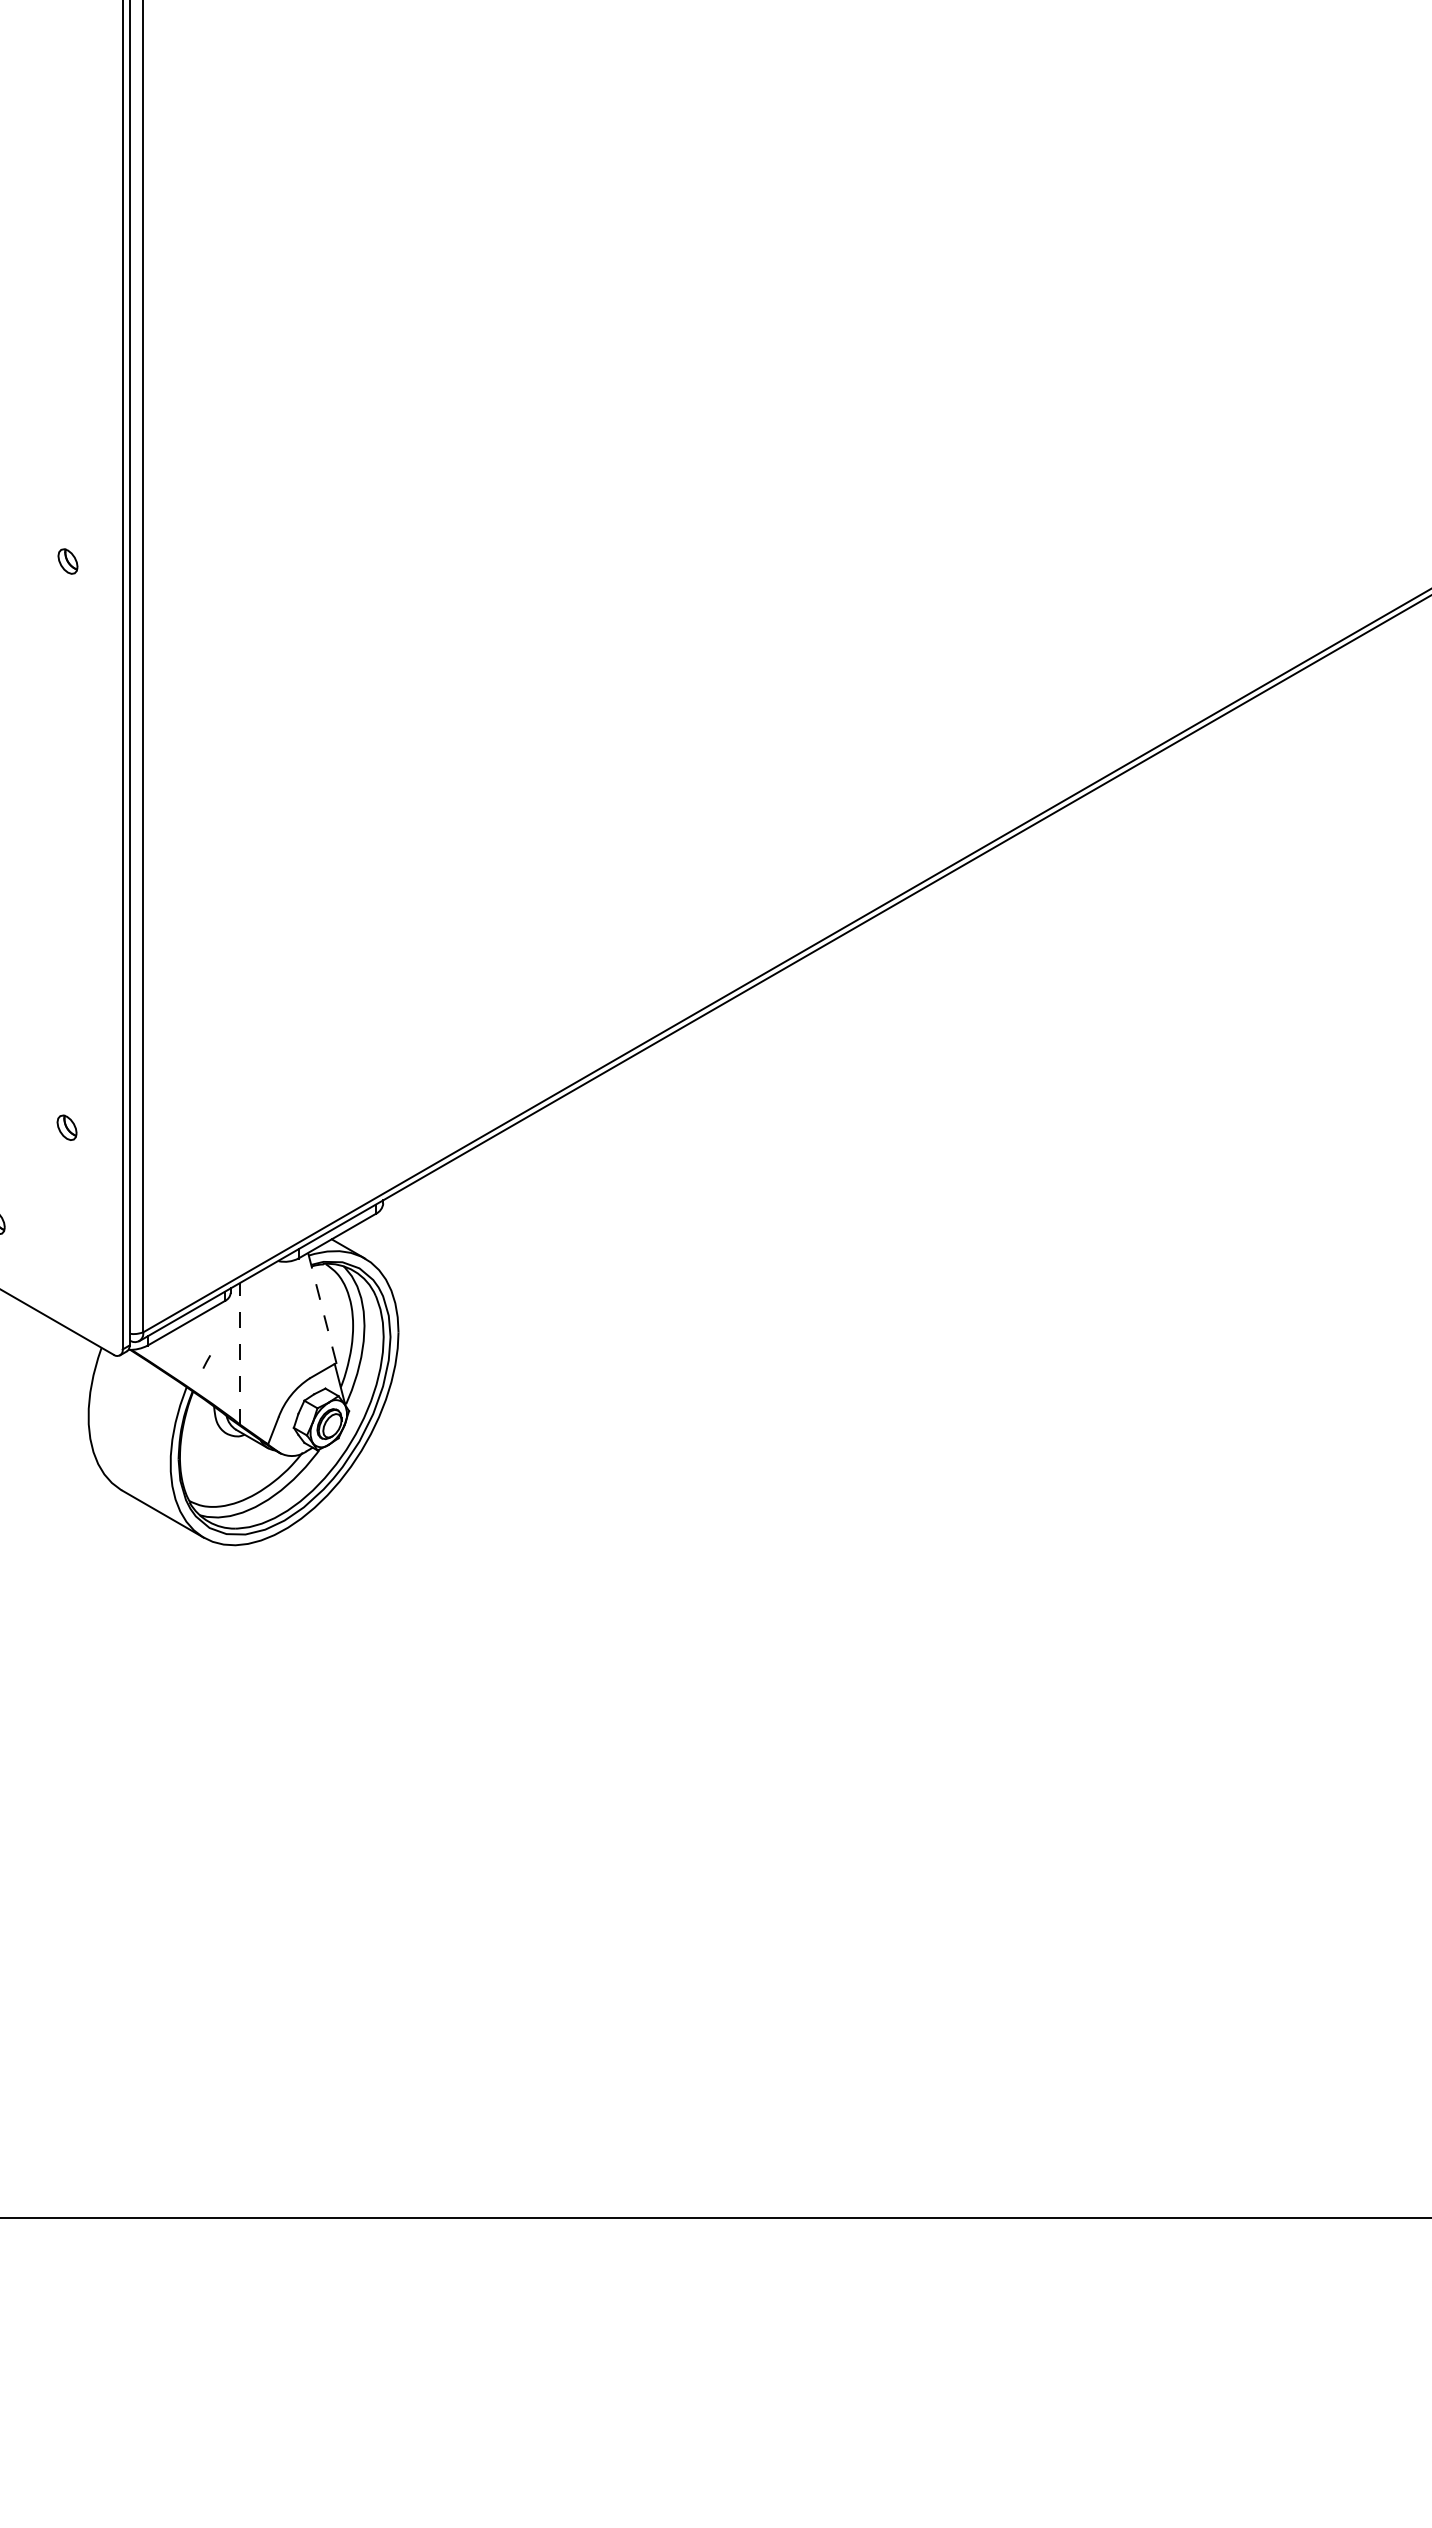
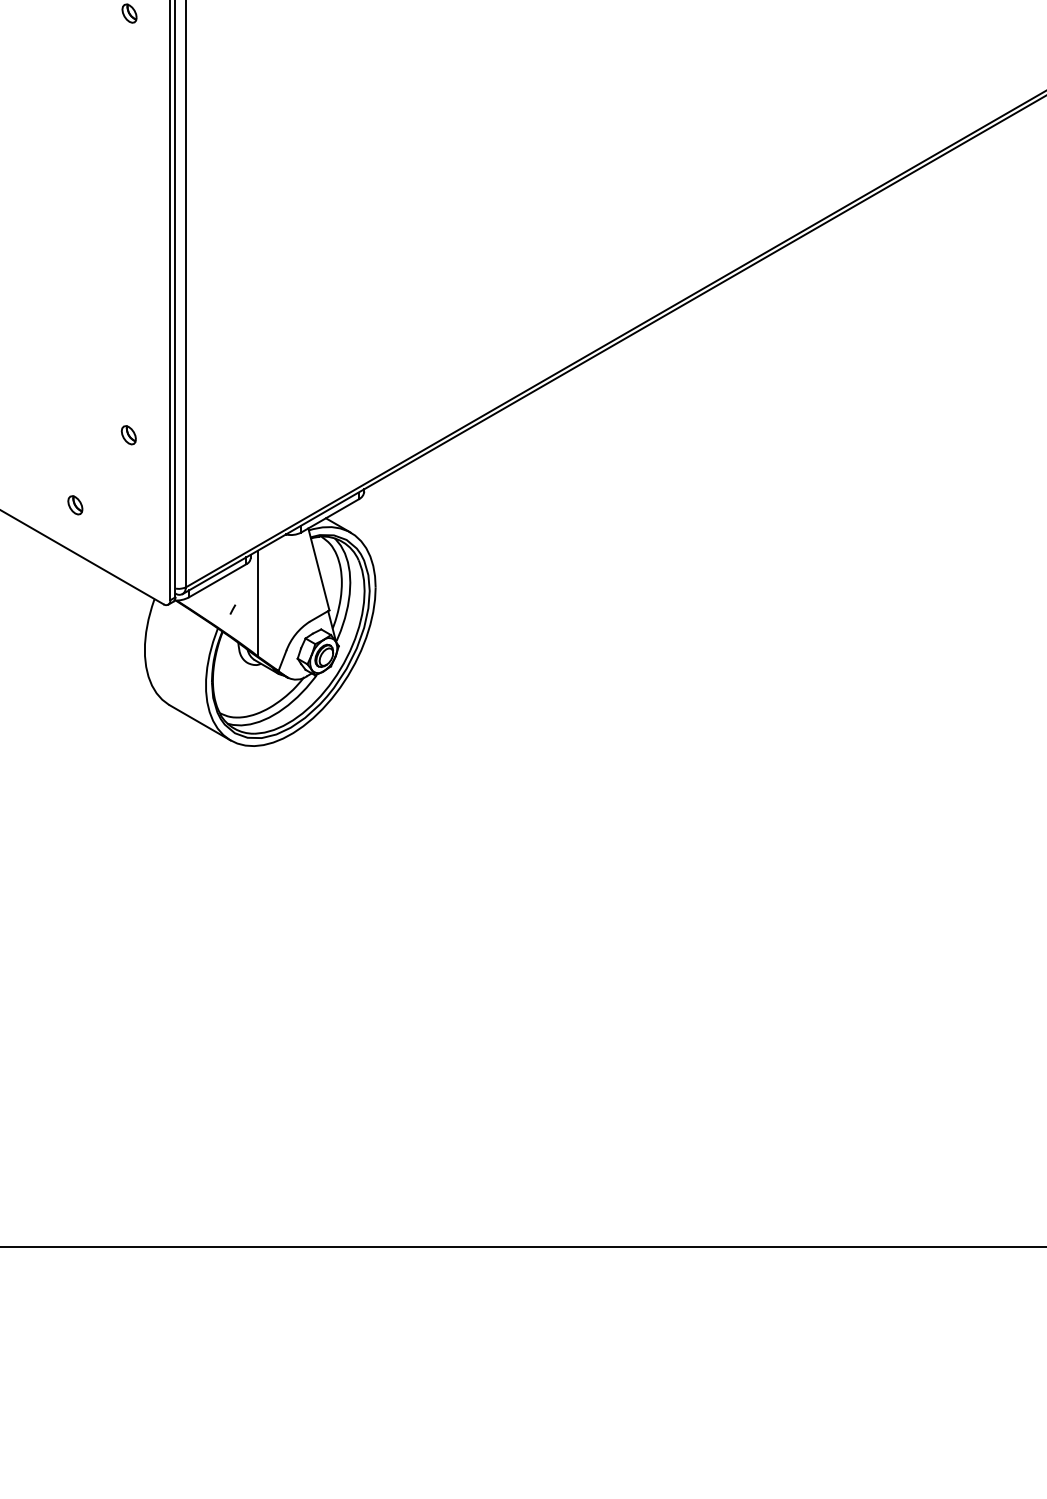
line: (322, 1307) -> (319, 569), dashed -> solid
line: (240, 1353) -> (257, 603), dashed -> solid

